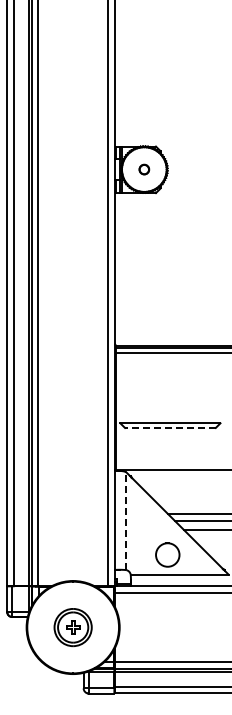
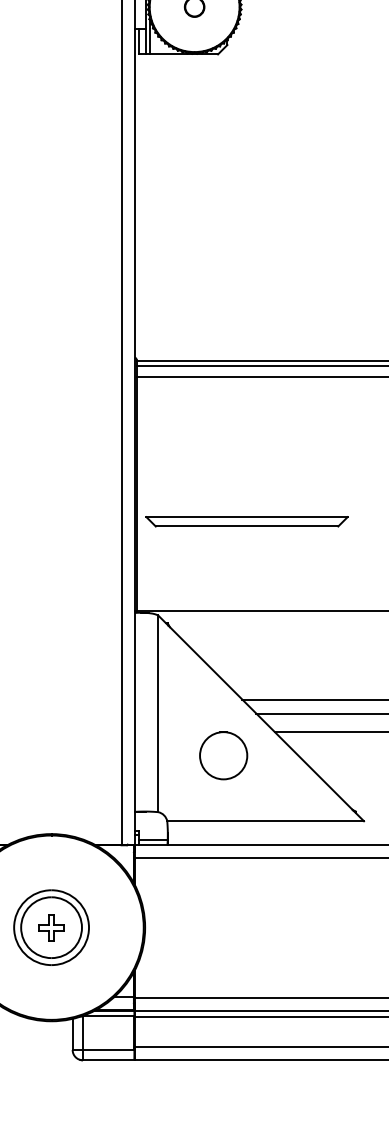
line: (169, 427) -> (245, 525), dashed -> solid
line: (126, 521) -> (158, 714), dashed -> solid
circle: (167, 554) -> (223, 754), moved

